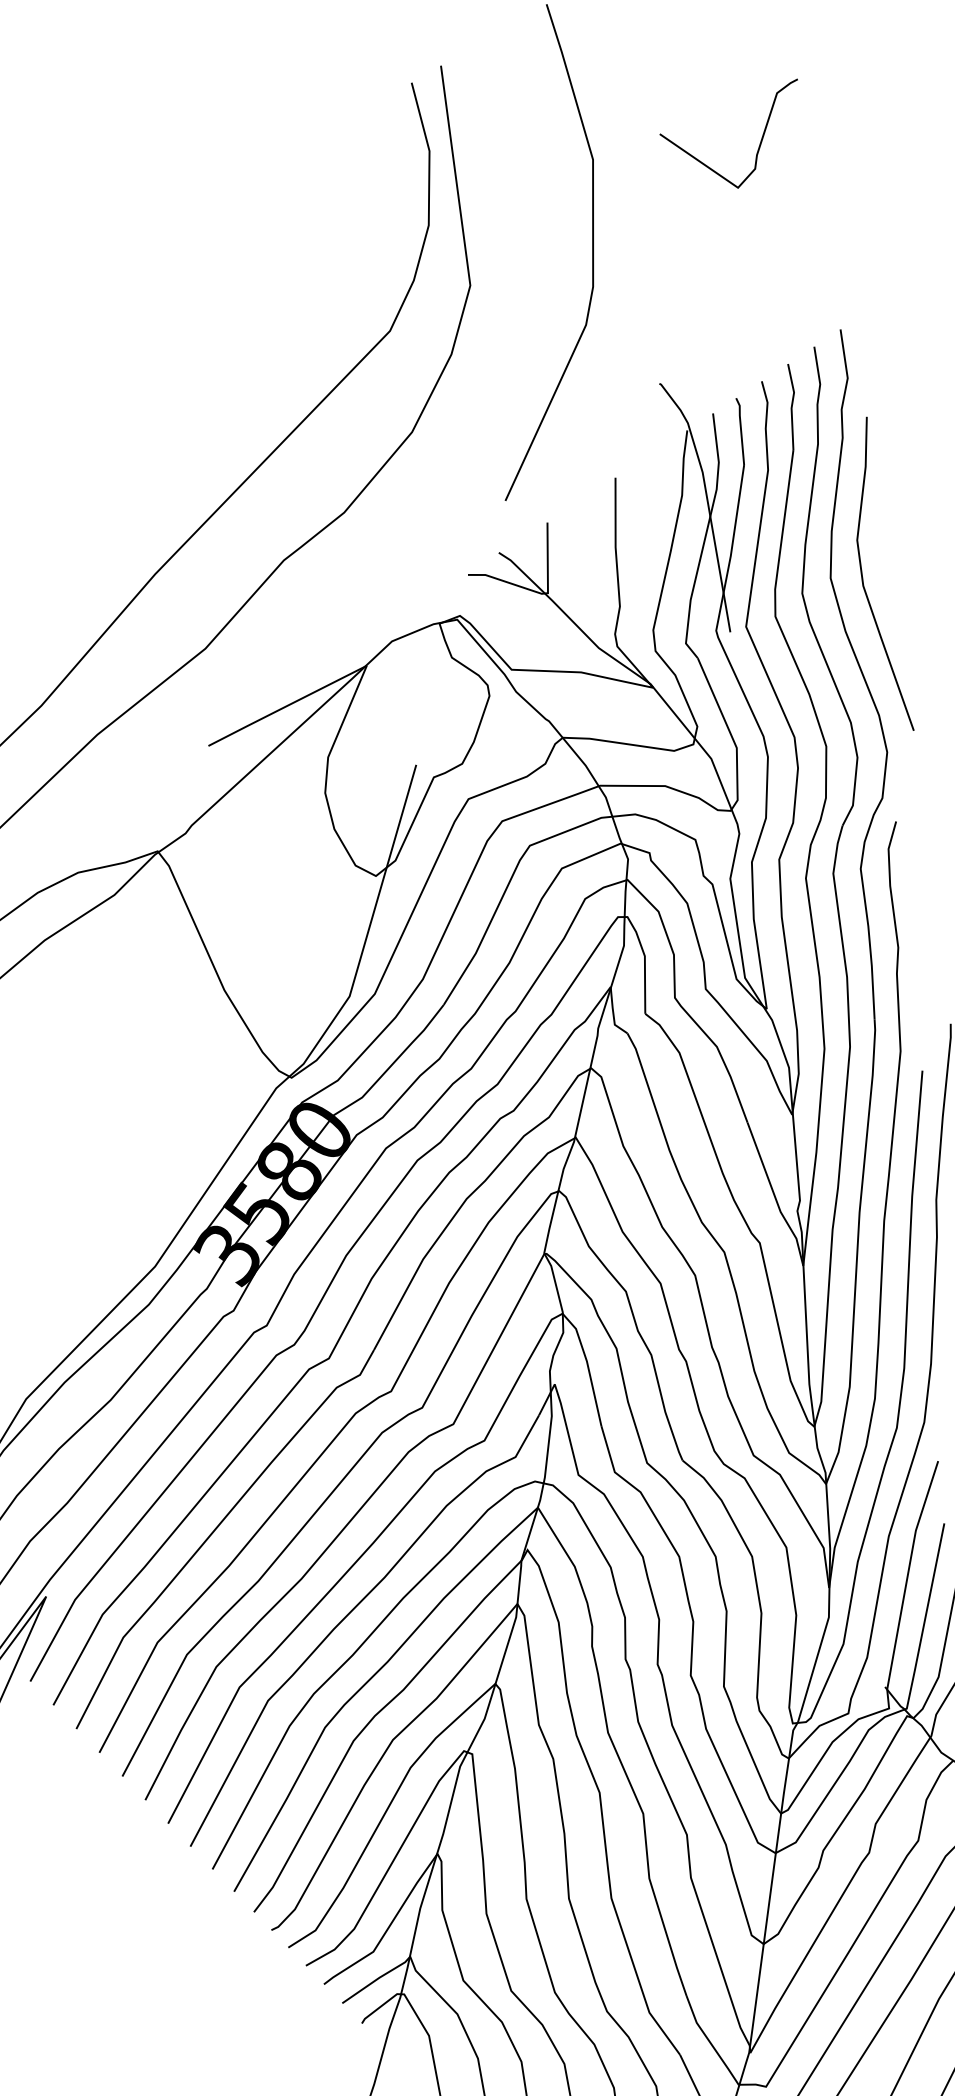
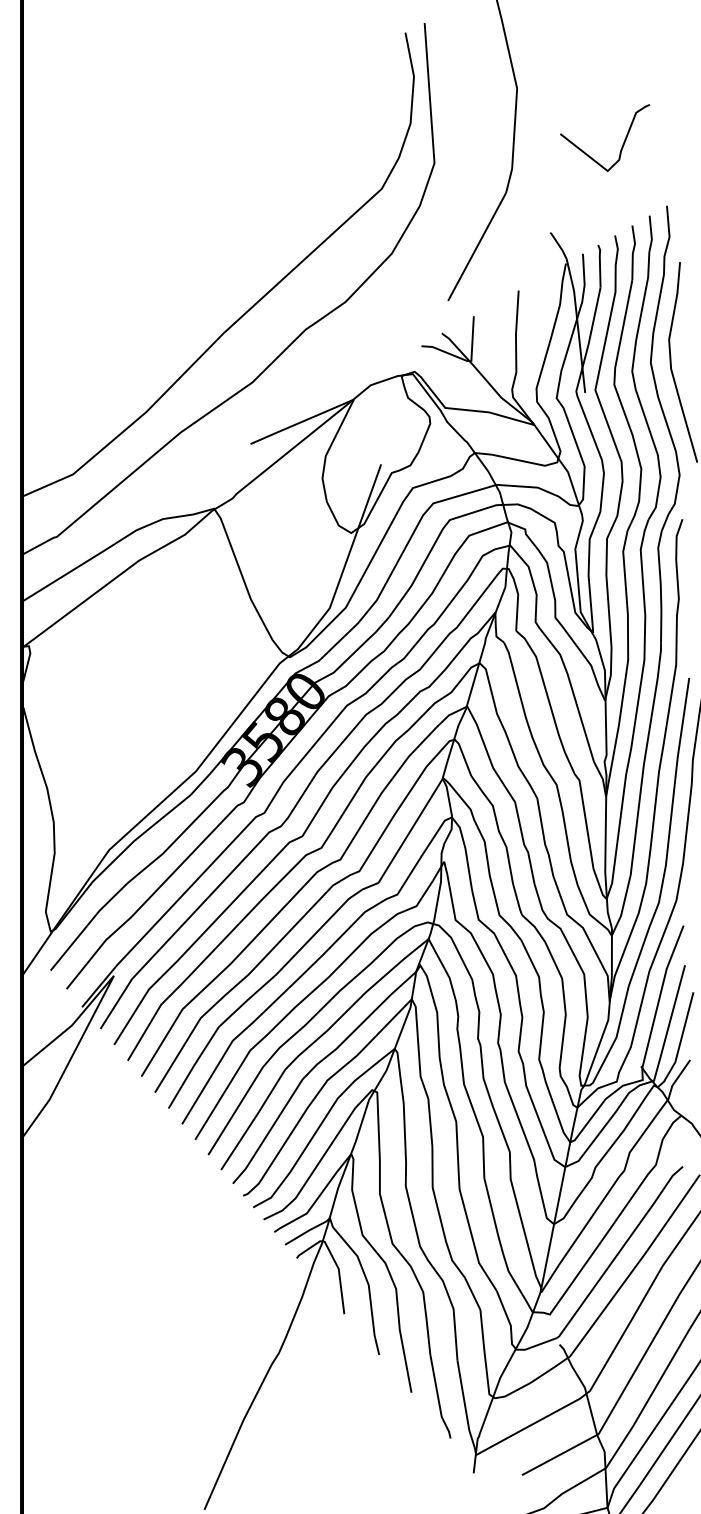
curve: (757, 147) -> (621, 146), moved

